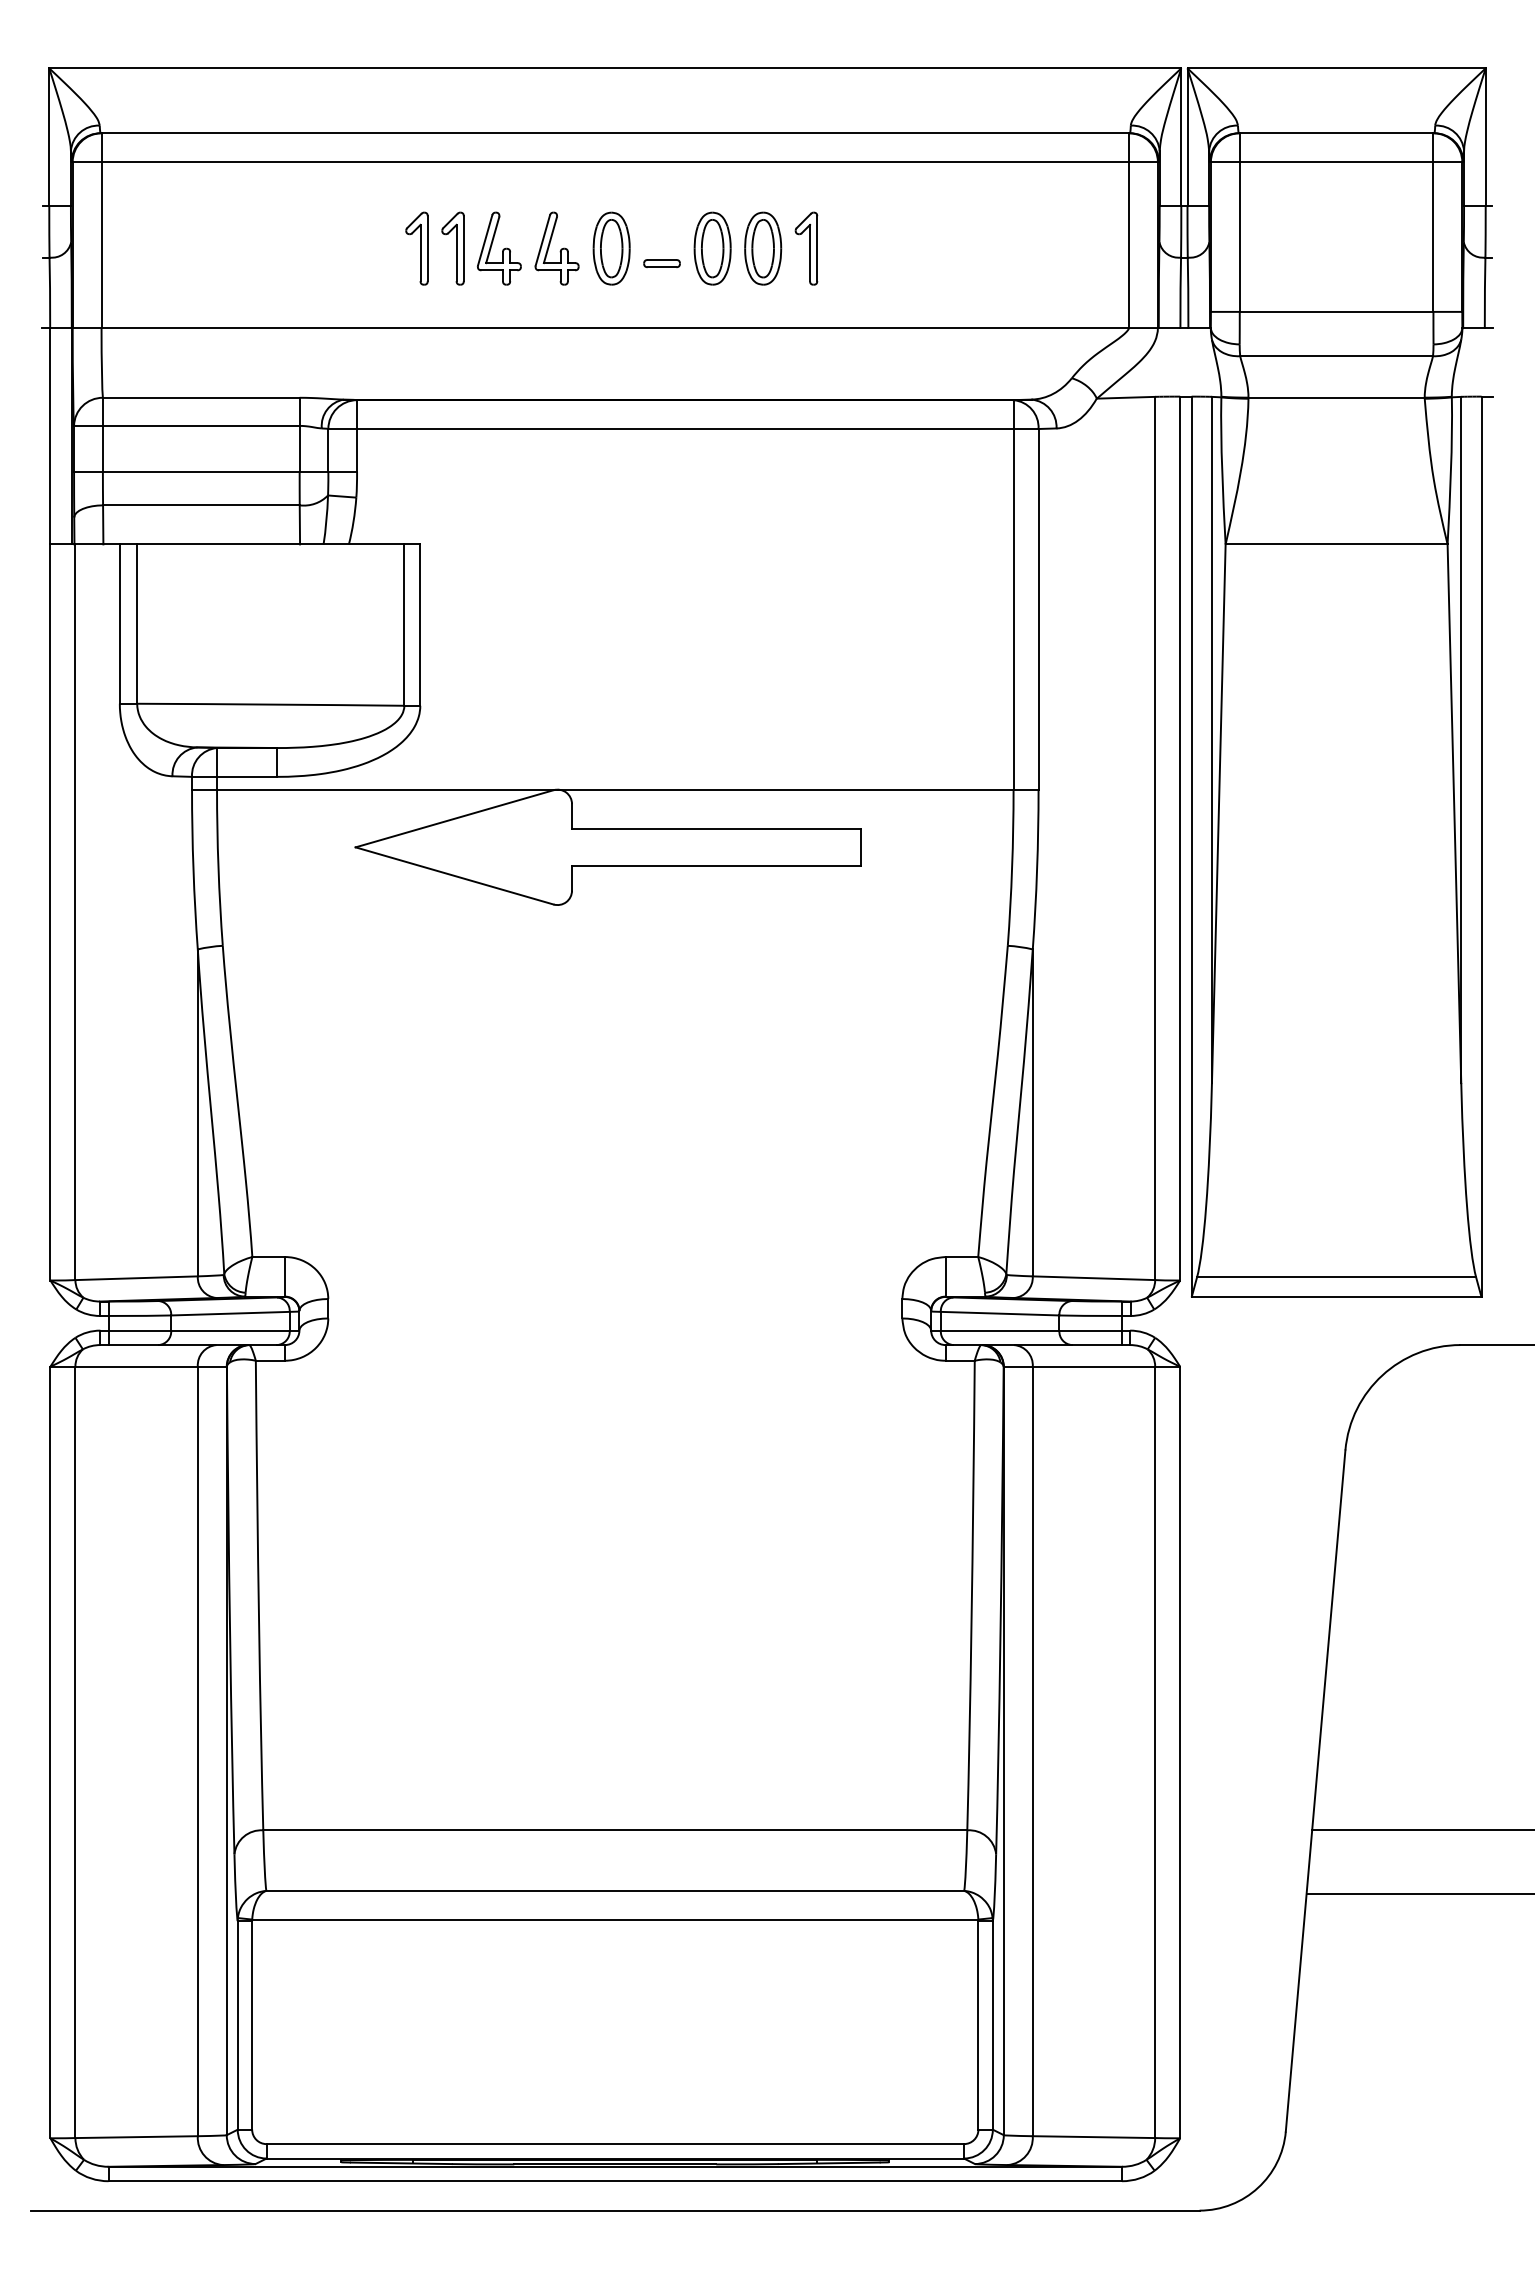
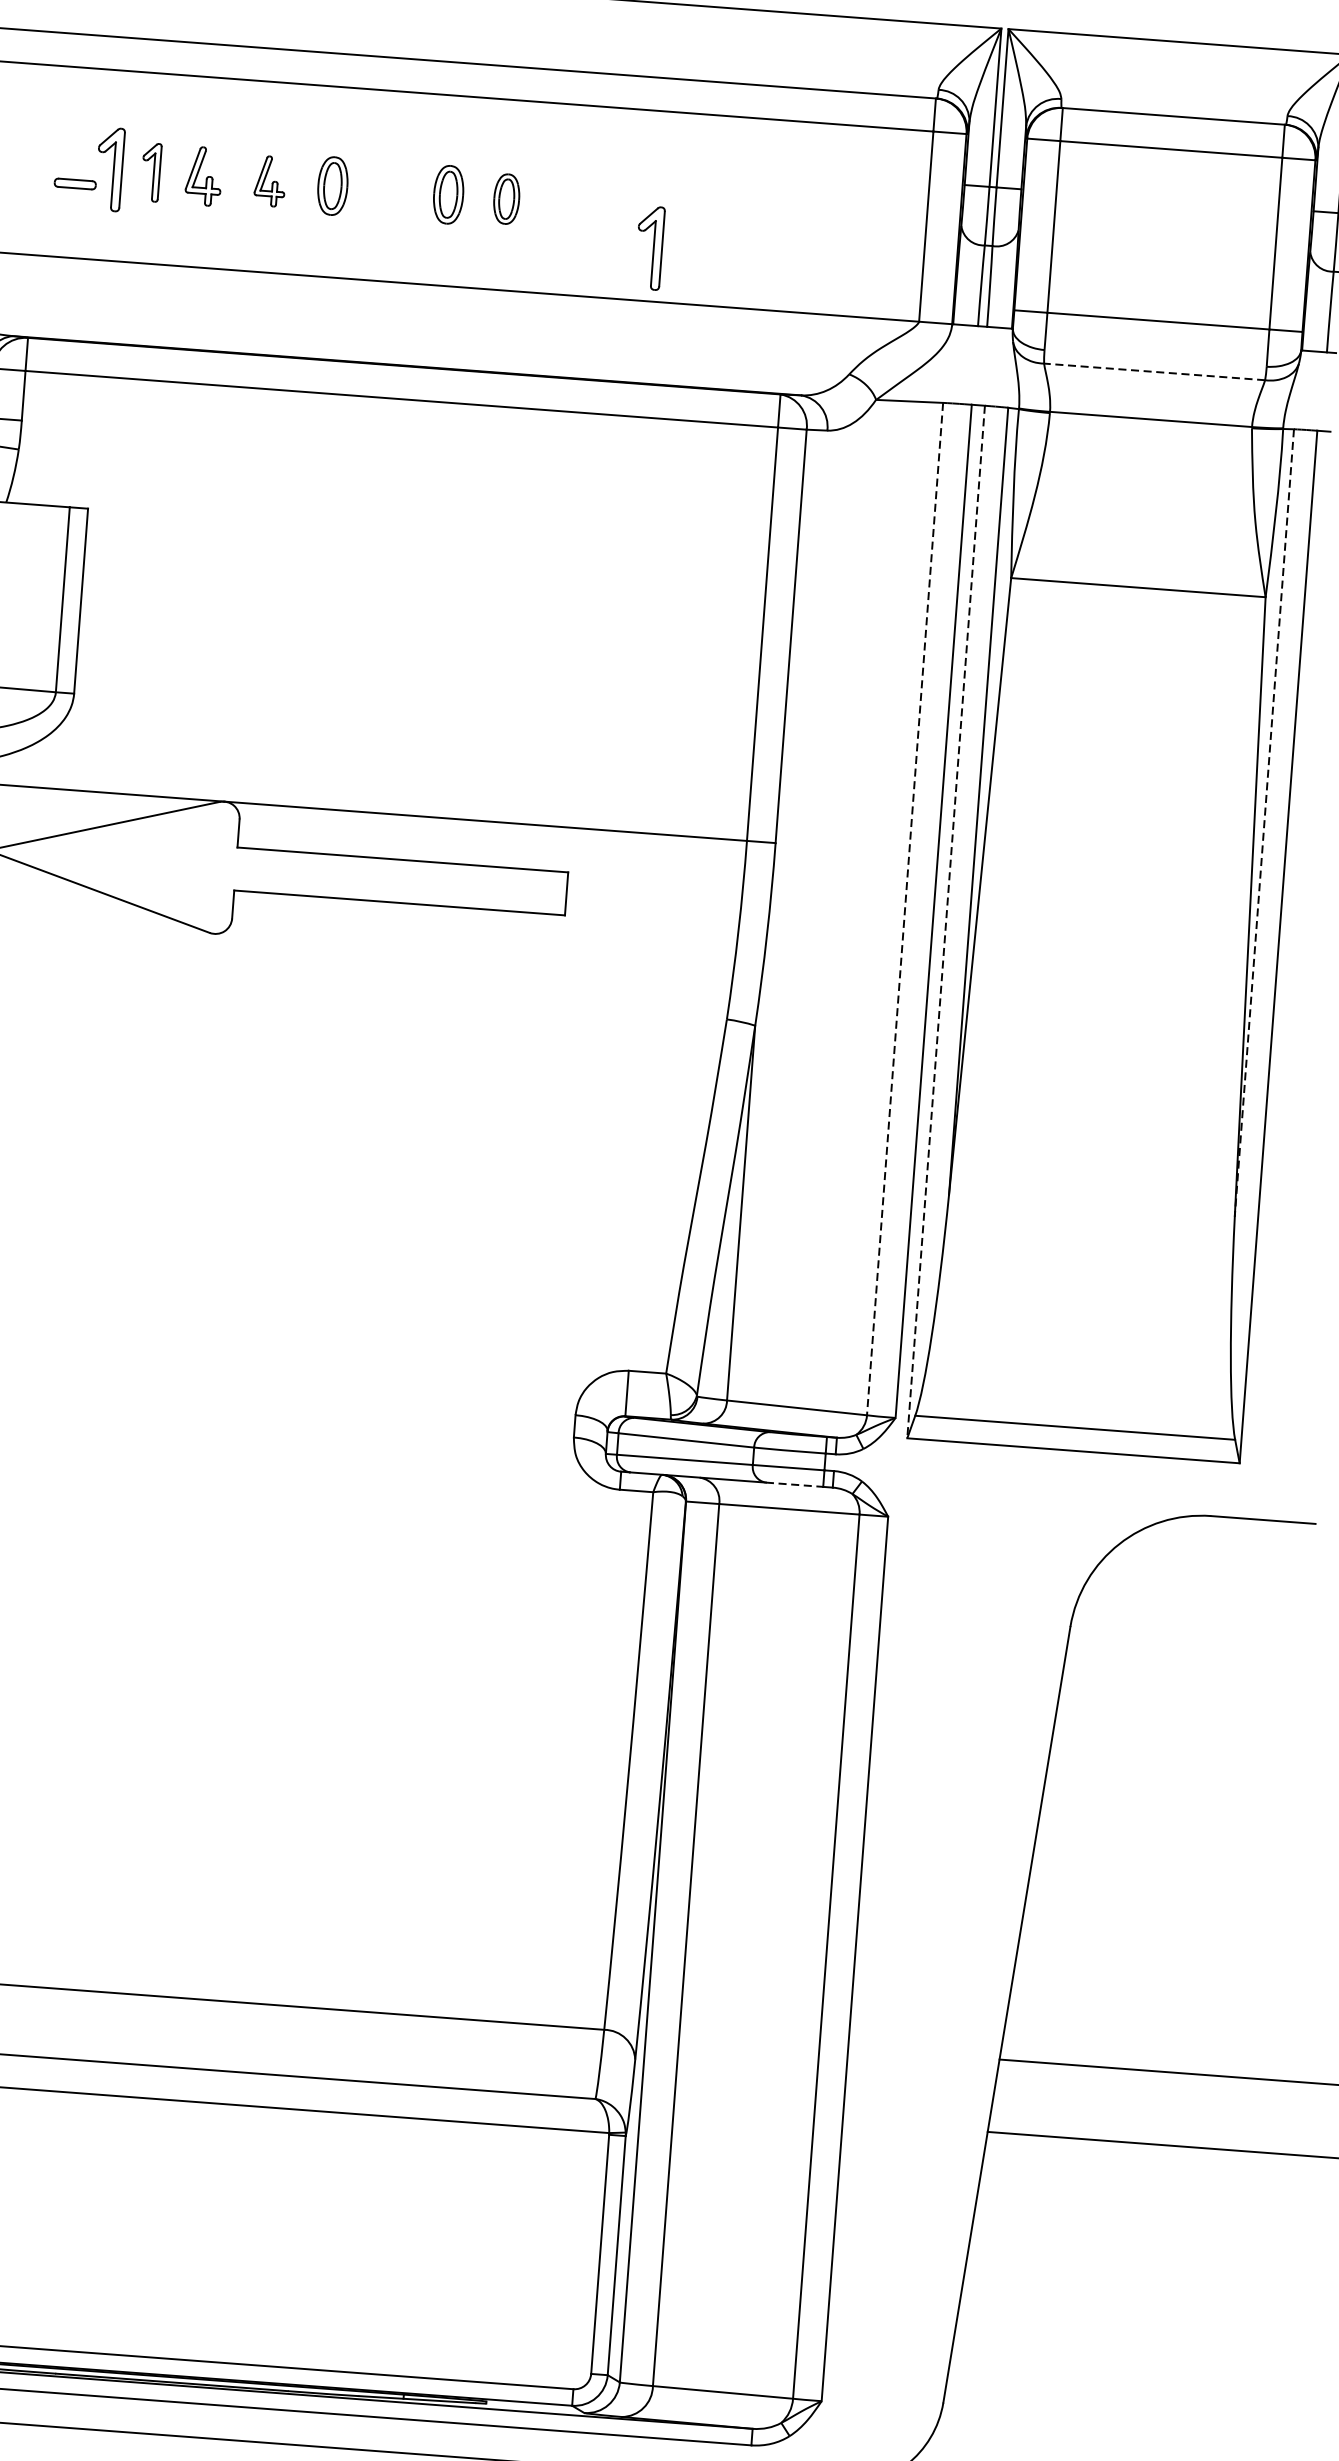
part: (452, 248) -> (150, 172), size x0.7
part: (498, 248) -> (203, 176), size x0.7
part: (556, 248) -> (269, 181), size x0.6
part: (611, 248) -> (332, 185), size x0.7
part: (712, 248) -> (448, 194), size x0.7
part: (763, 248) -> (506, 199), size x0.6
part: (806, 248) -> (649, 247), moved
part: (661, 263) -> (74, 183), moved
line: (1336, 356) -> (1154, 372), solid -> dashed
line: (1461, 740) -> (1264, 823), solid -> dashed
line: (1155, 838) -> (905, 909), solid -> dashed
line: (1191, 847) -> (945, 922), solid -> dashed
line: (1096, 1345) -> (794, 1485), solid -> dashed

